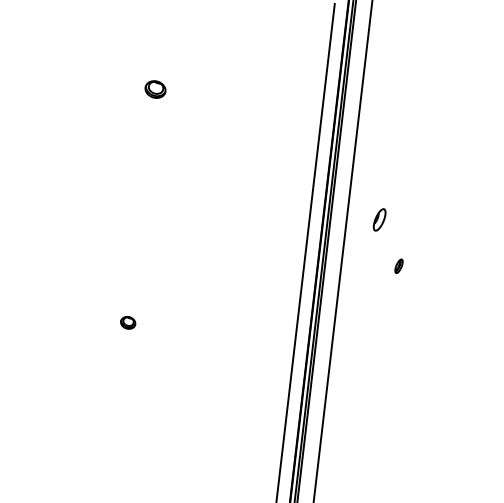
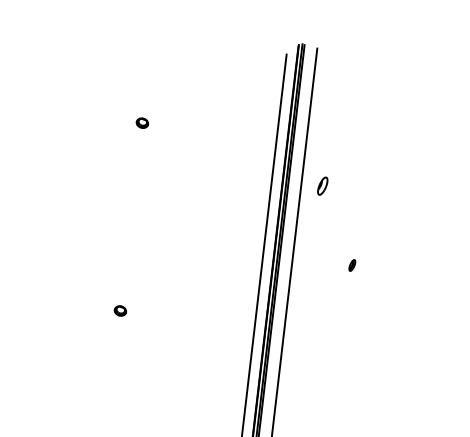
part: (155, 88) -> (142, 122), size x0.71
part: (379, 219) -> (322, 185), moved
part: (399, 266) -> (352, 265), moved

